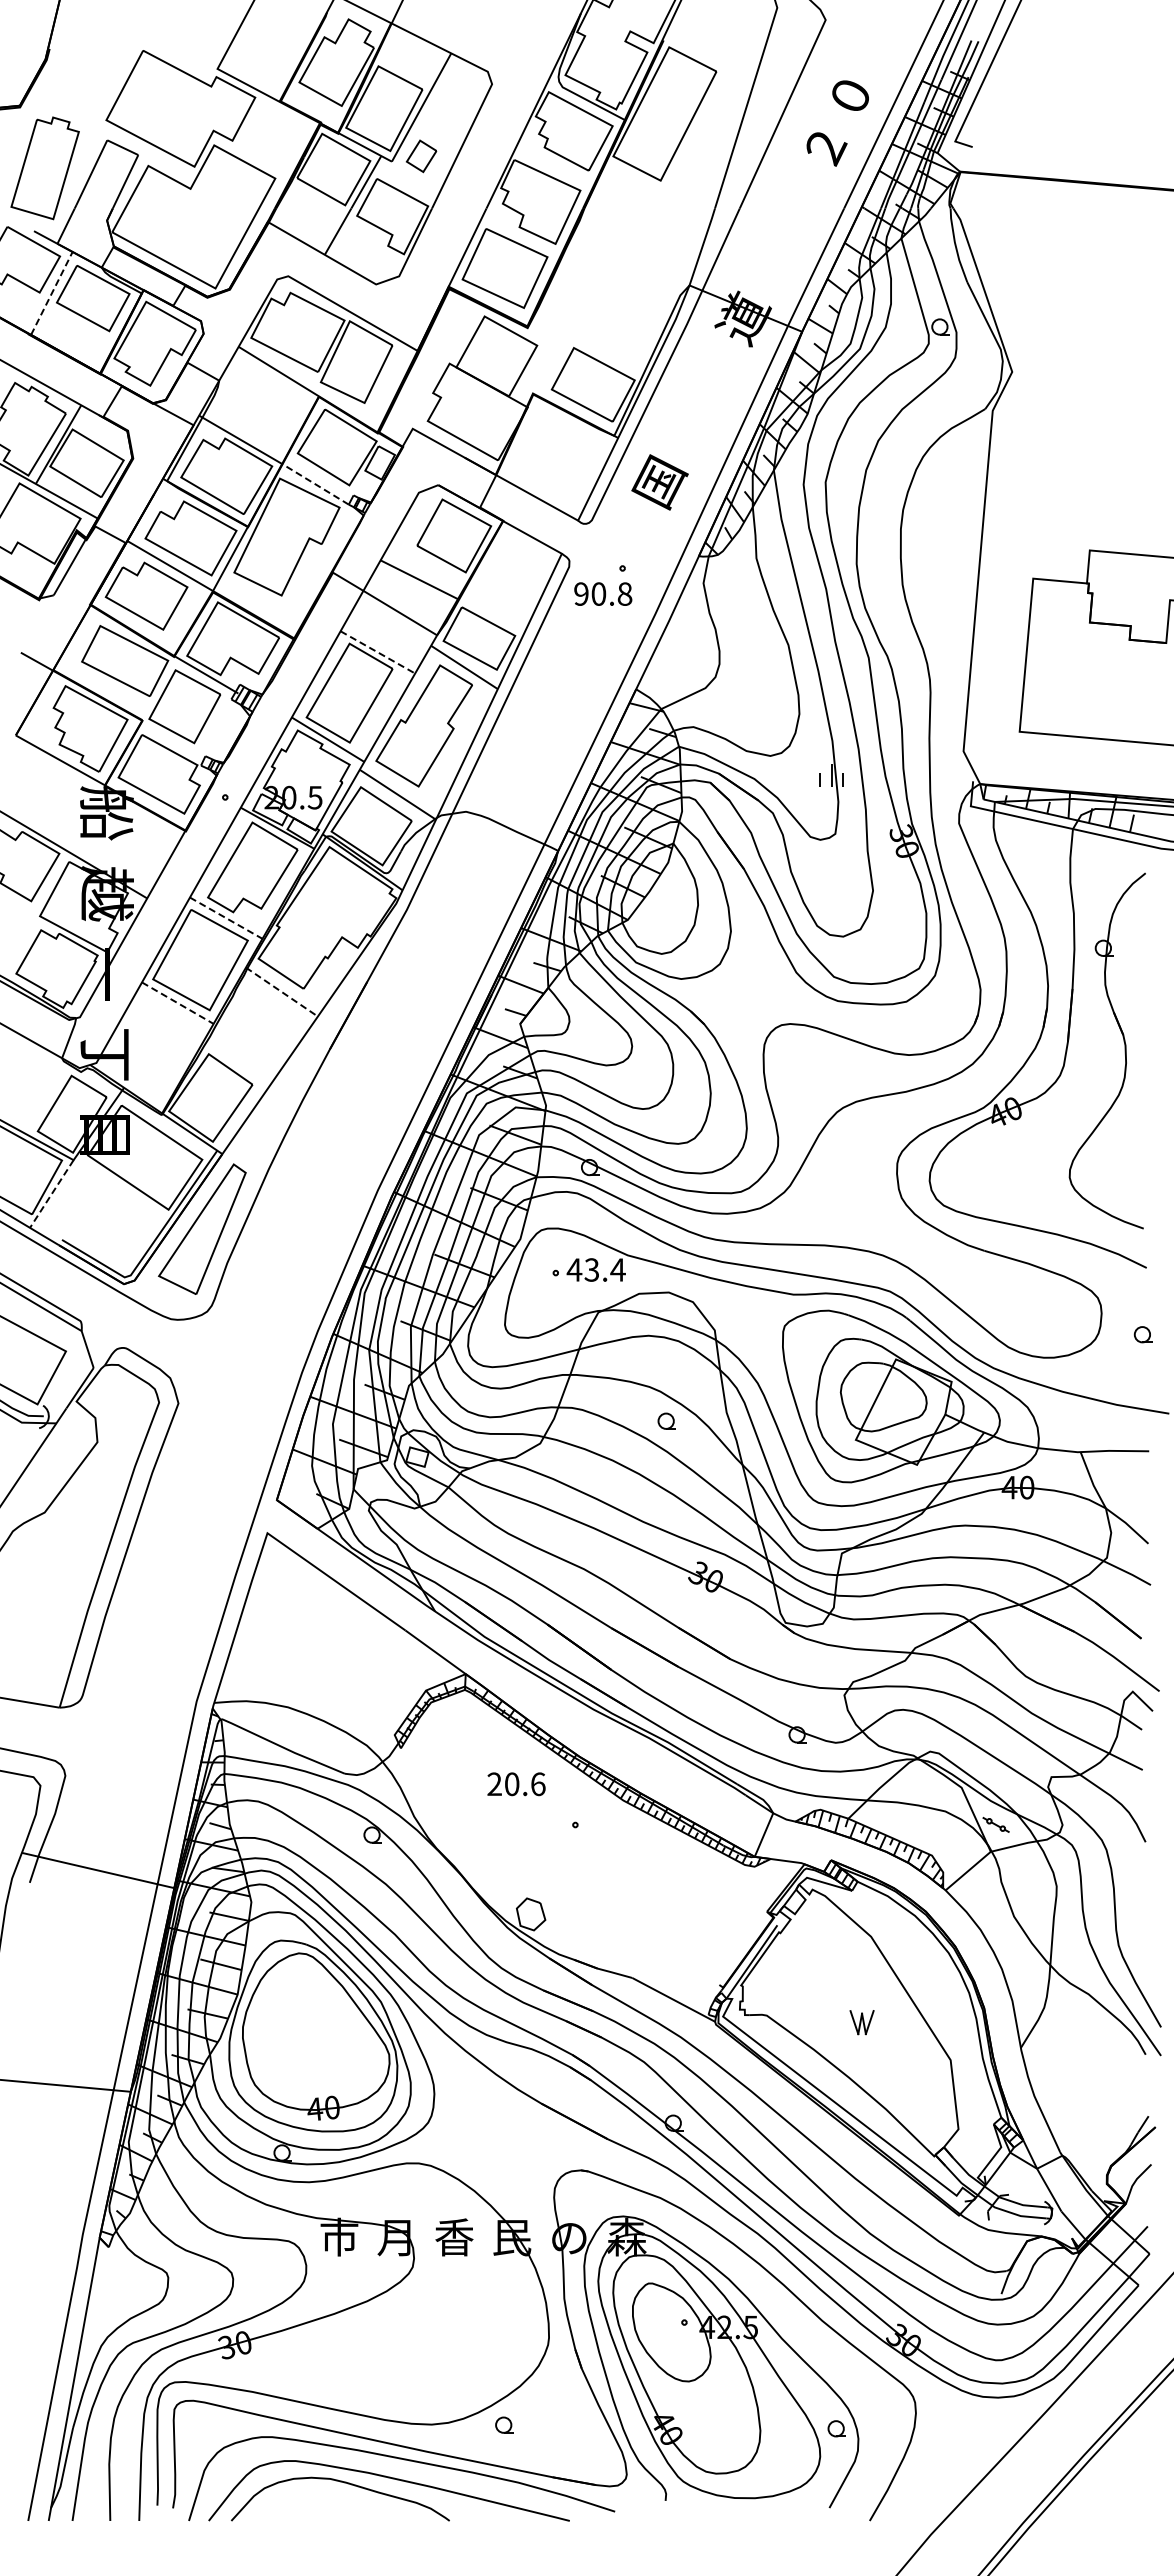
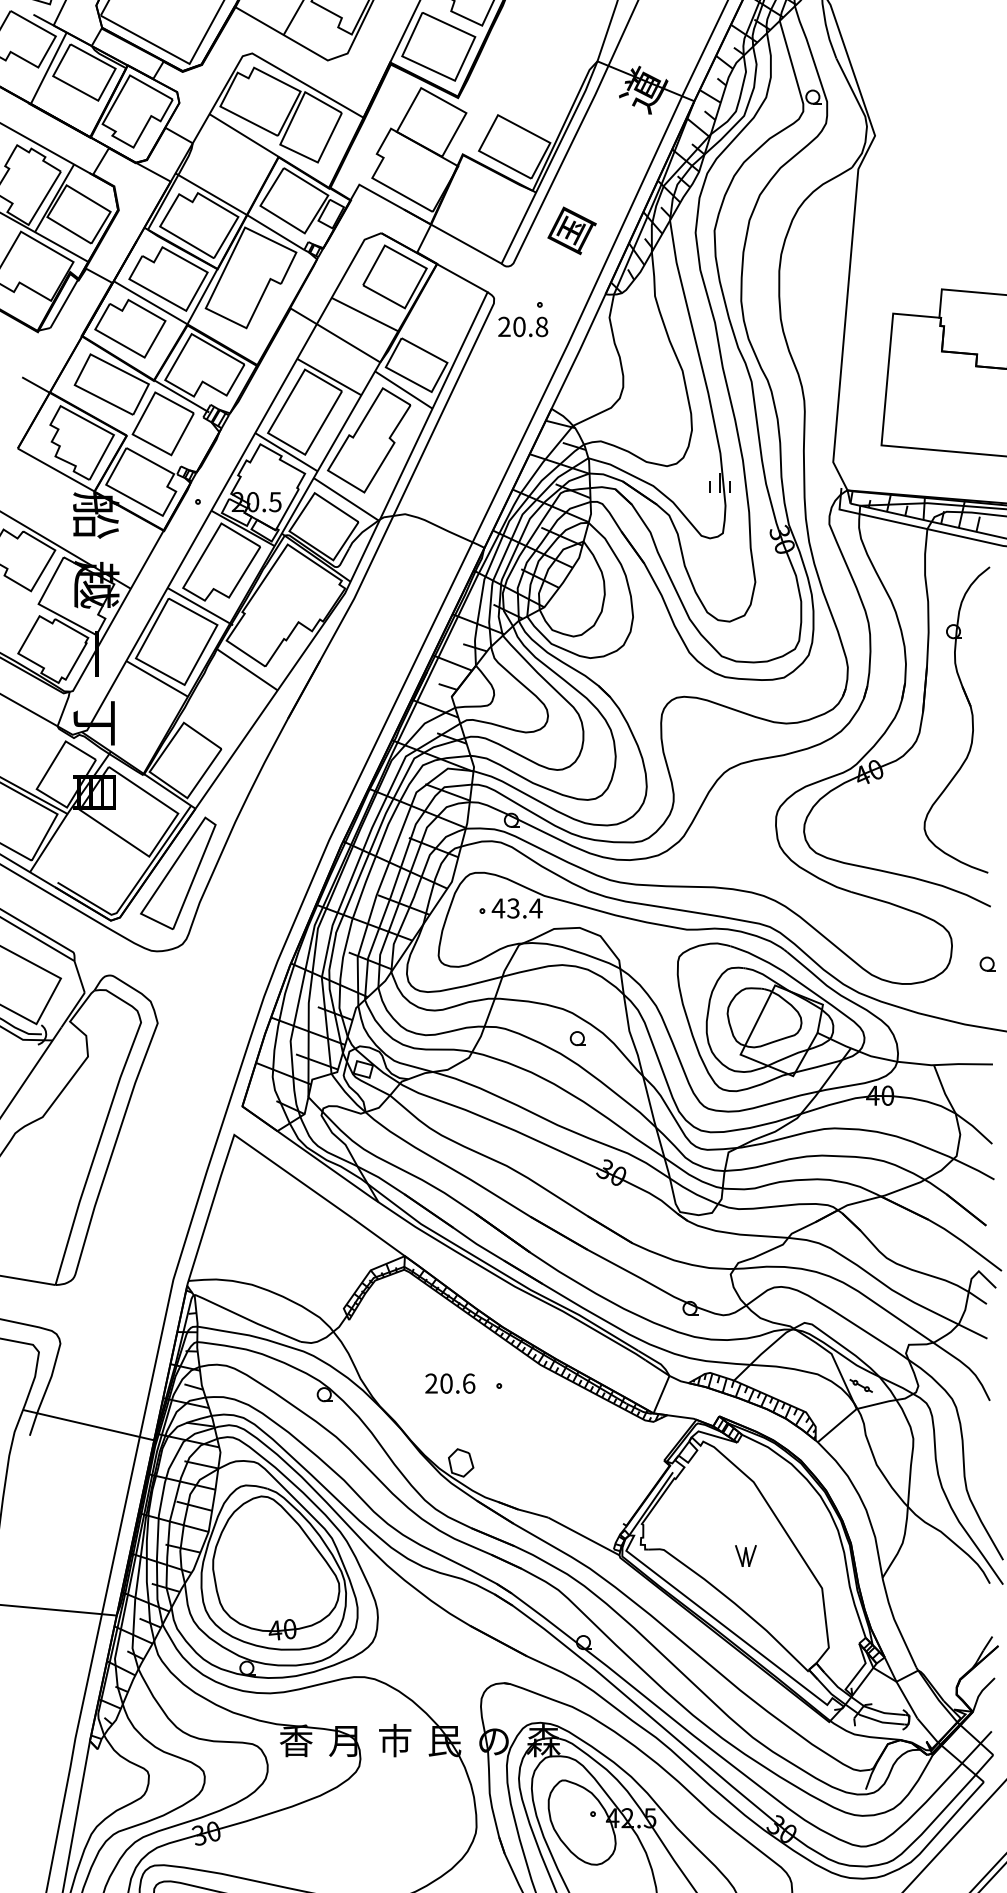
line: (52, 292) -> (49, 67), dashed -> solid
line: (315, 484) -> (275, 232), dashed -> solid
text: (581, 593) -> (504, 326), 90.8 -> 20.8
line: (377, 652) -> (328, 377), dashed -> solid
line: (229, 920) -> (201, 607), dashed -> solid
line: (281, 992) -> (246, 669), dashed -> solid
line: (178, 1003) -> (157, 679), dashed -> solid
line: (51, 1194) -> (48, 843), dashed -> solid
text: (516, 1784) -> (450, 1383), moved
text: (339, 2236) -> (296, 1740), 市 -> 香
text: (454, 2236) -> (395, 1740), 香 -> 市

